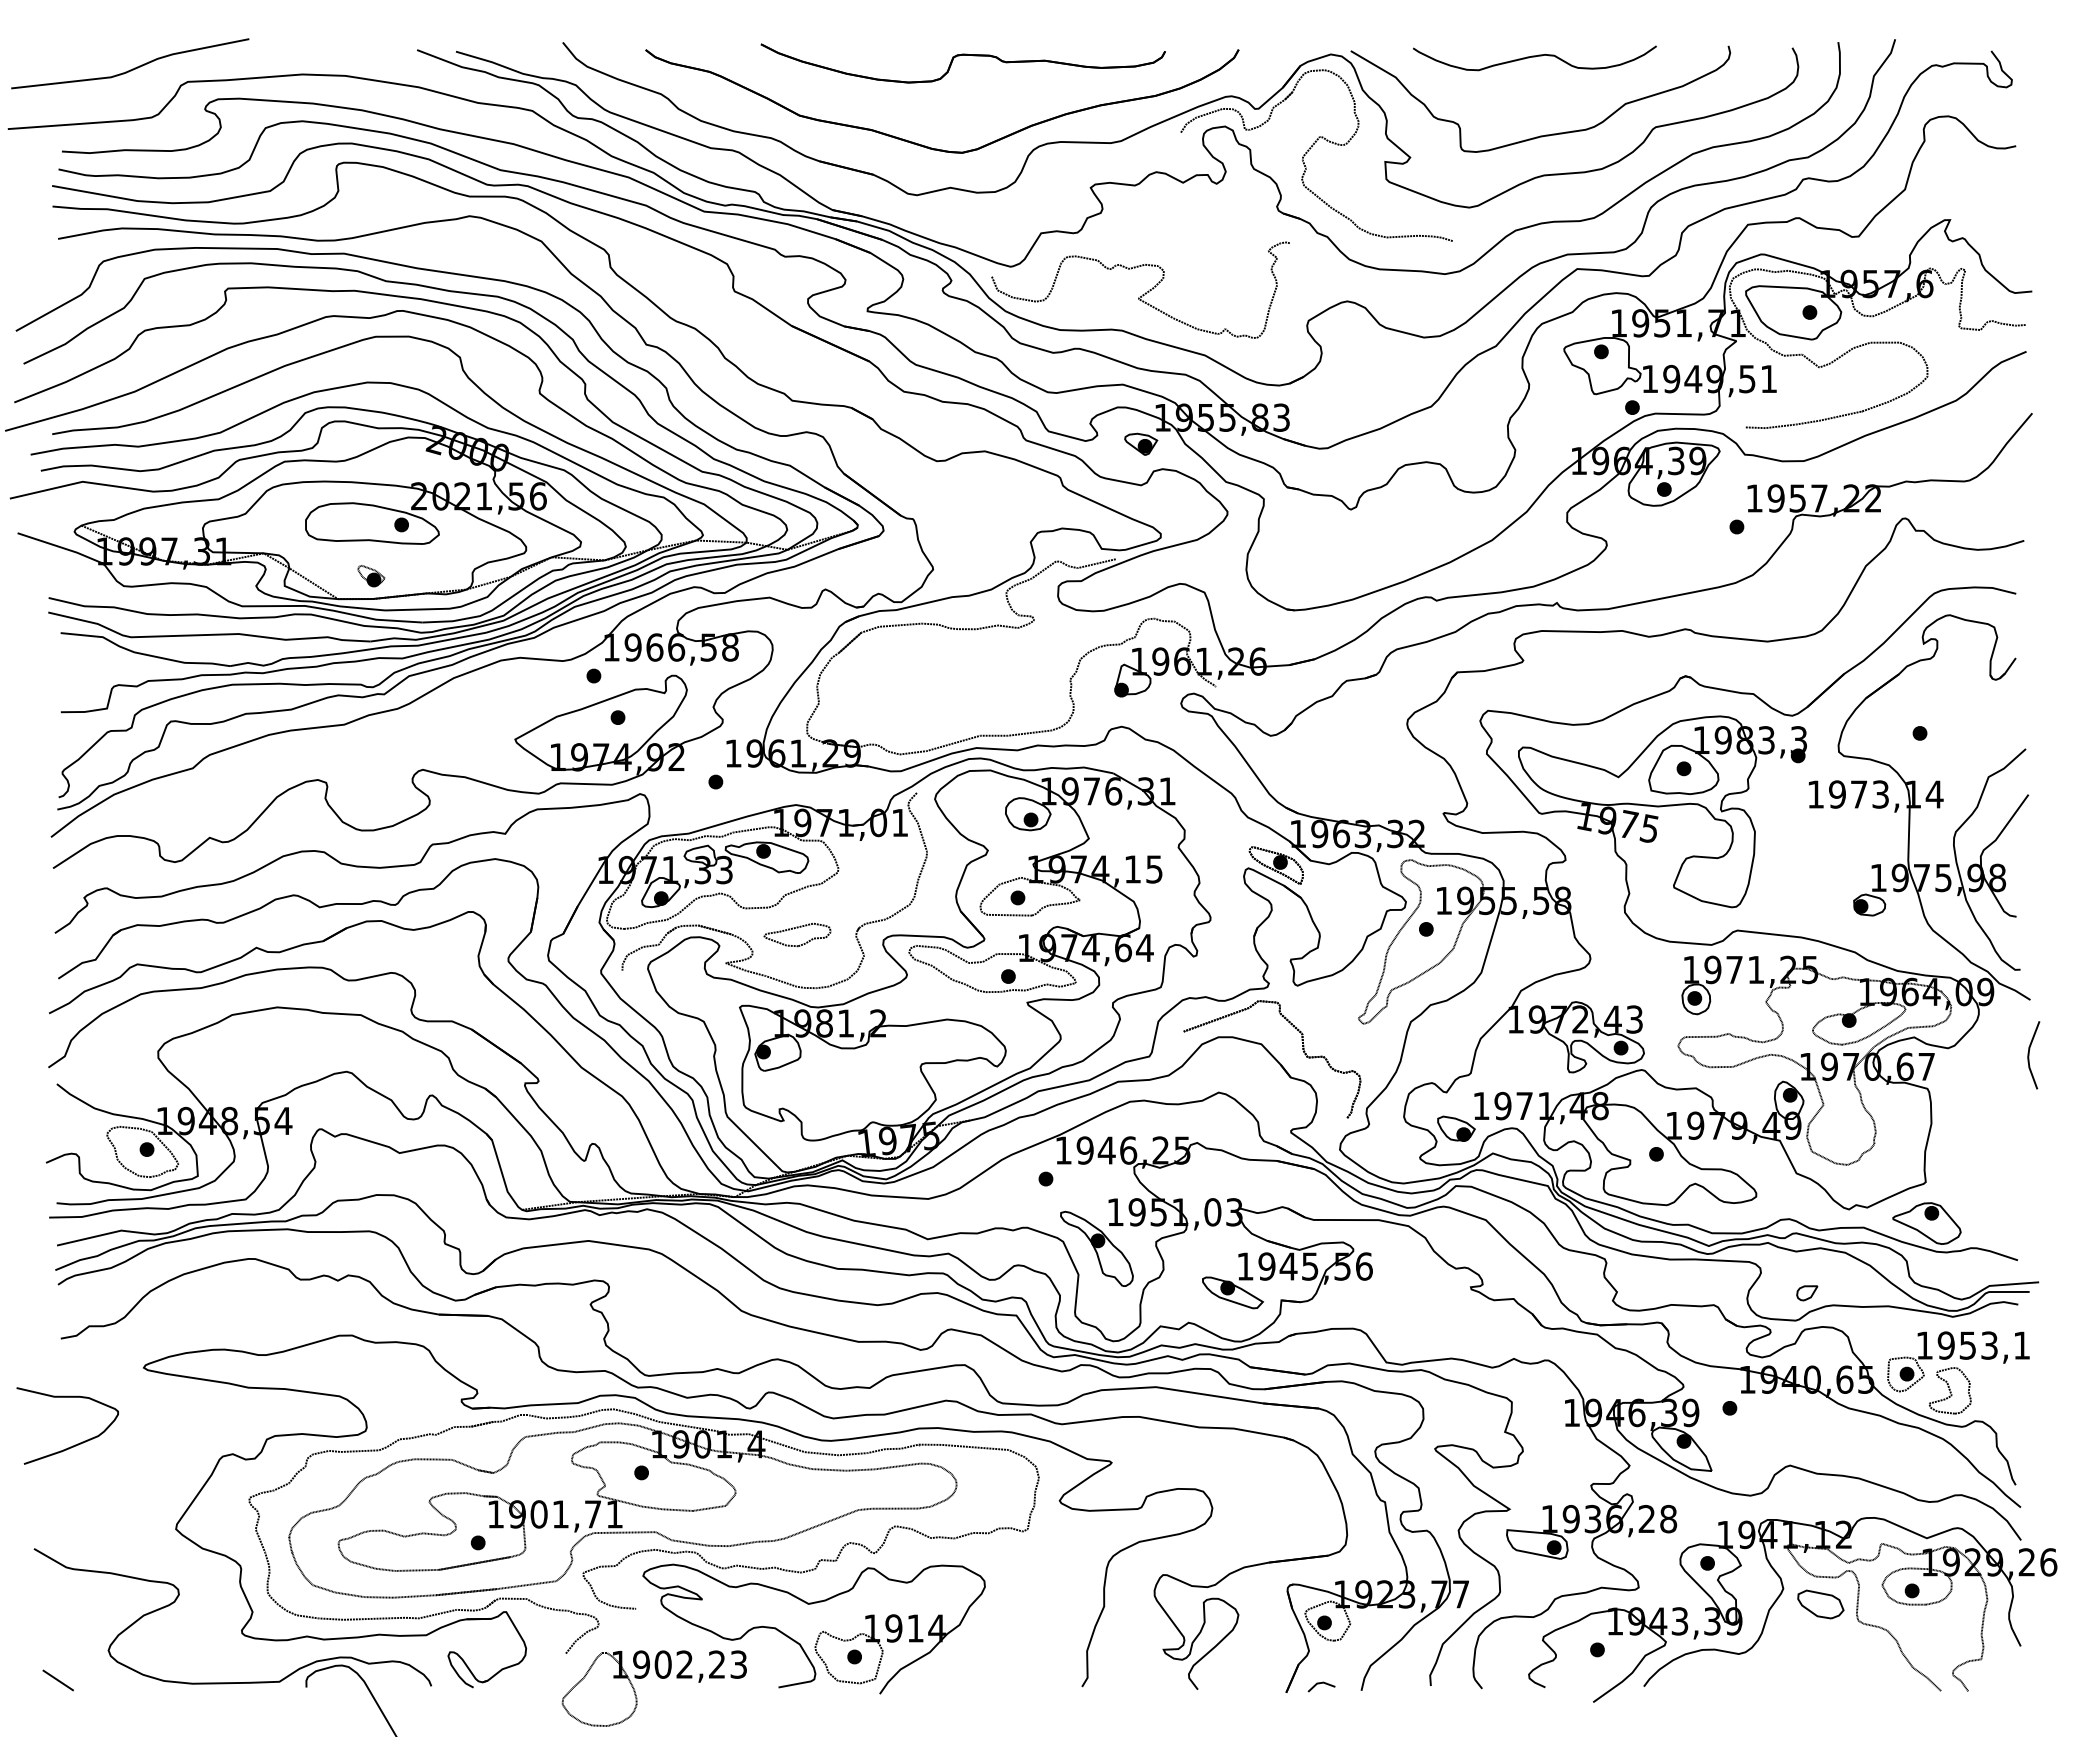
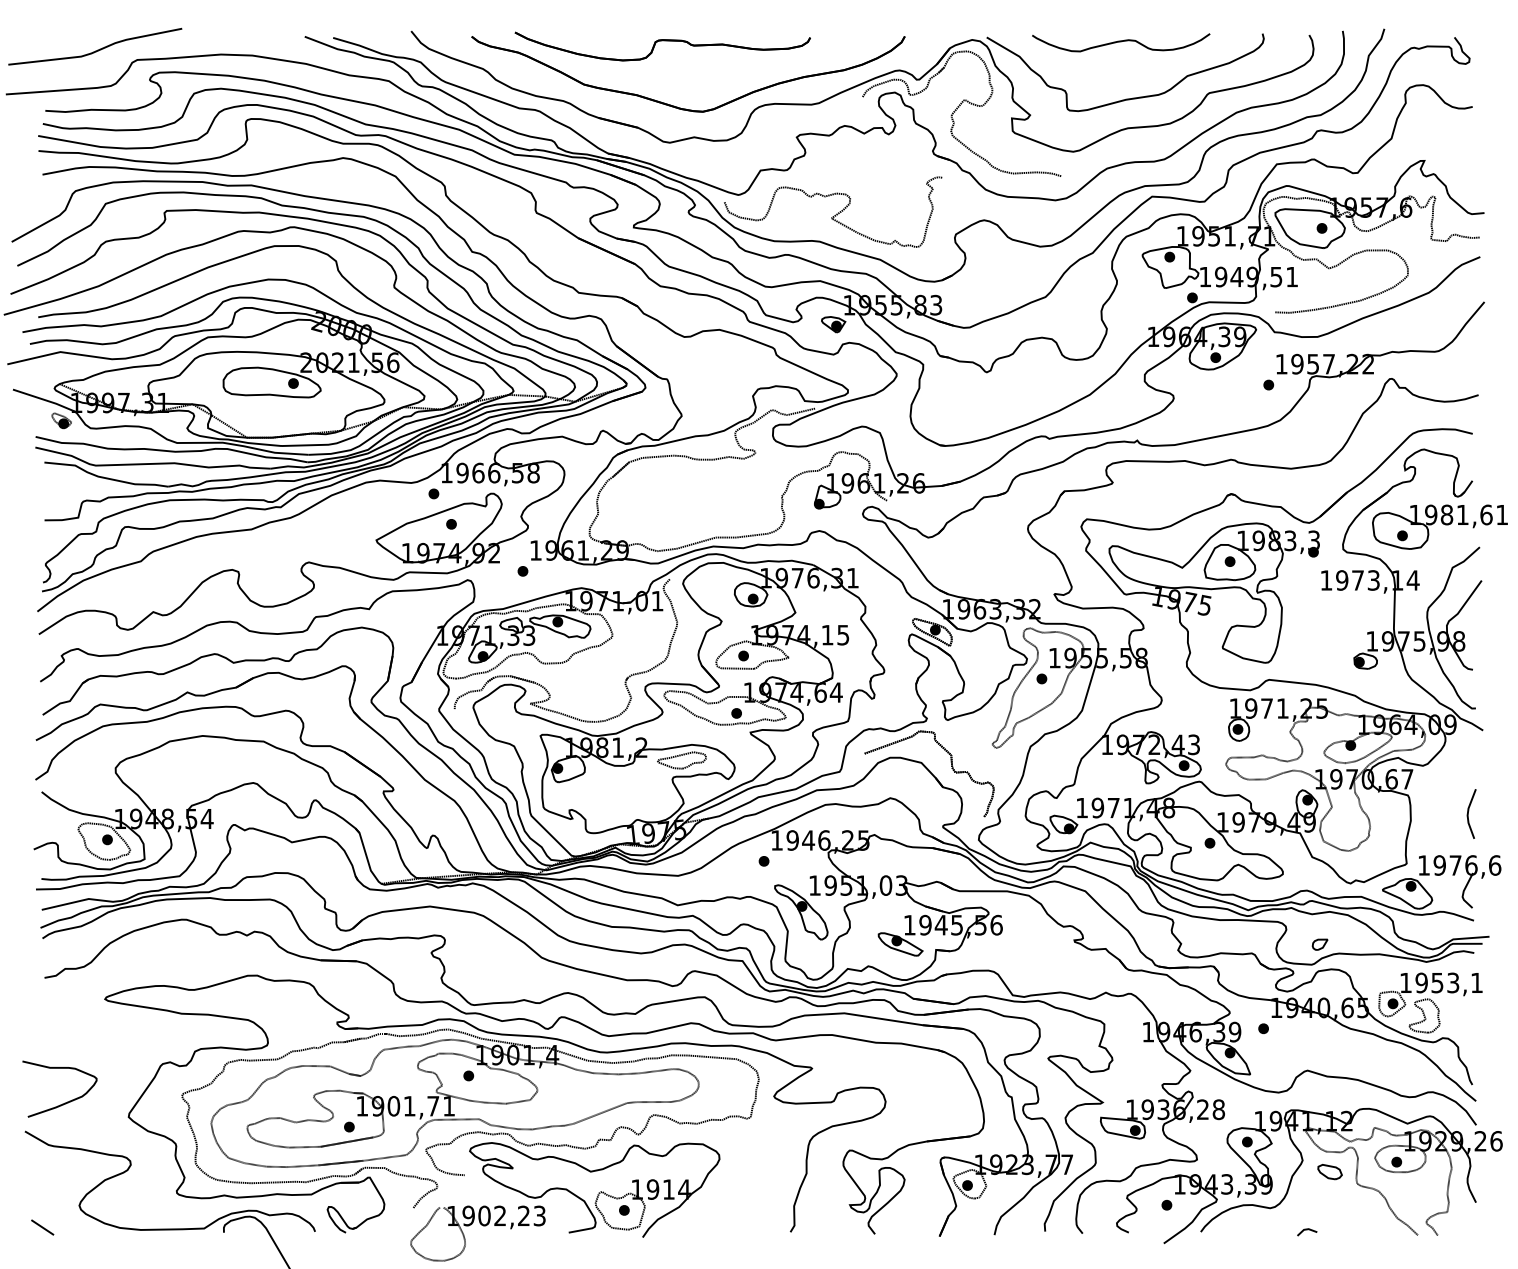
part: (959, 56) -> (660, 41), moved
part: (371, 576) -> (61, 421), moved
part: (1971, 721) -> (1440, 527), added
part: (797, 934) -> (681, 760), moved
line: (2029, 1055) -> (1468, 814), moved
part: (2007, 1210) -> (1466, 884), added
curve: (77, 1443) -> (66, 1101), moved
part: (1820, 1604) -> (1329, 1172), size x0.71
line: (1319, 1684) -> (1305, 1230), moved

